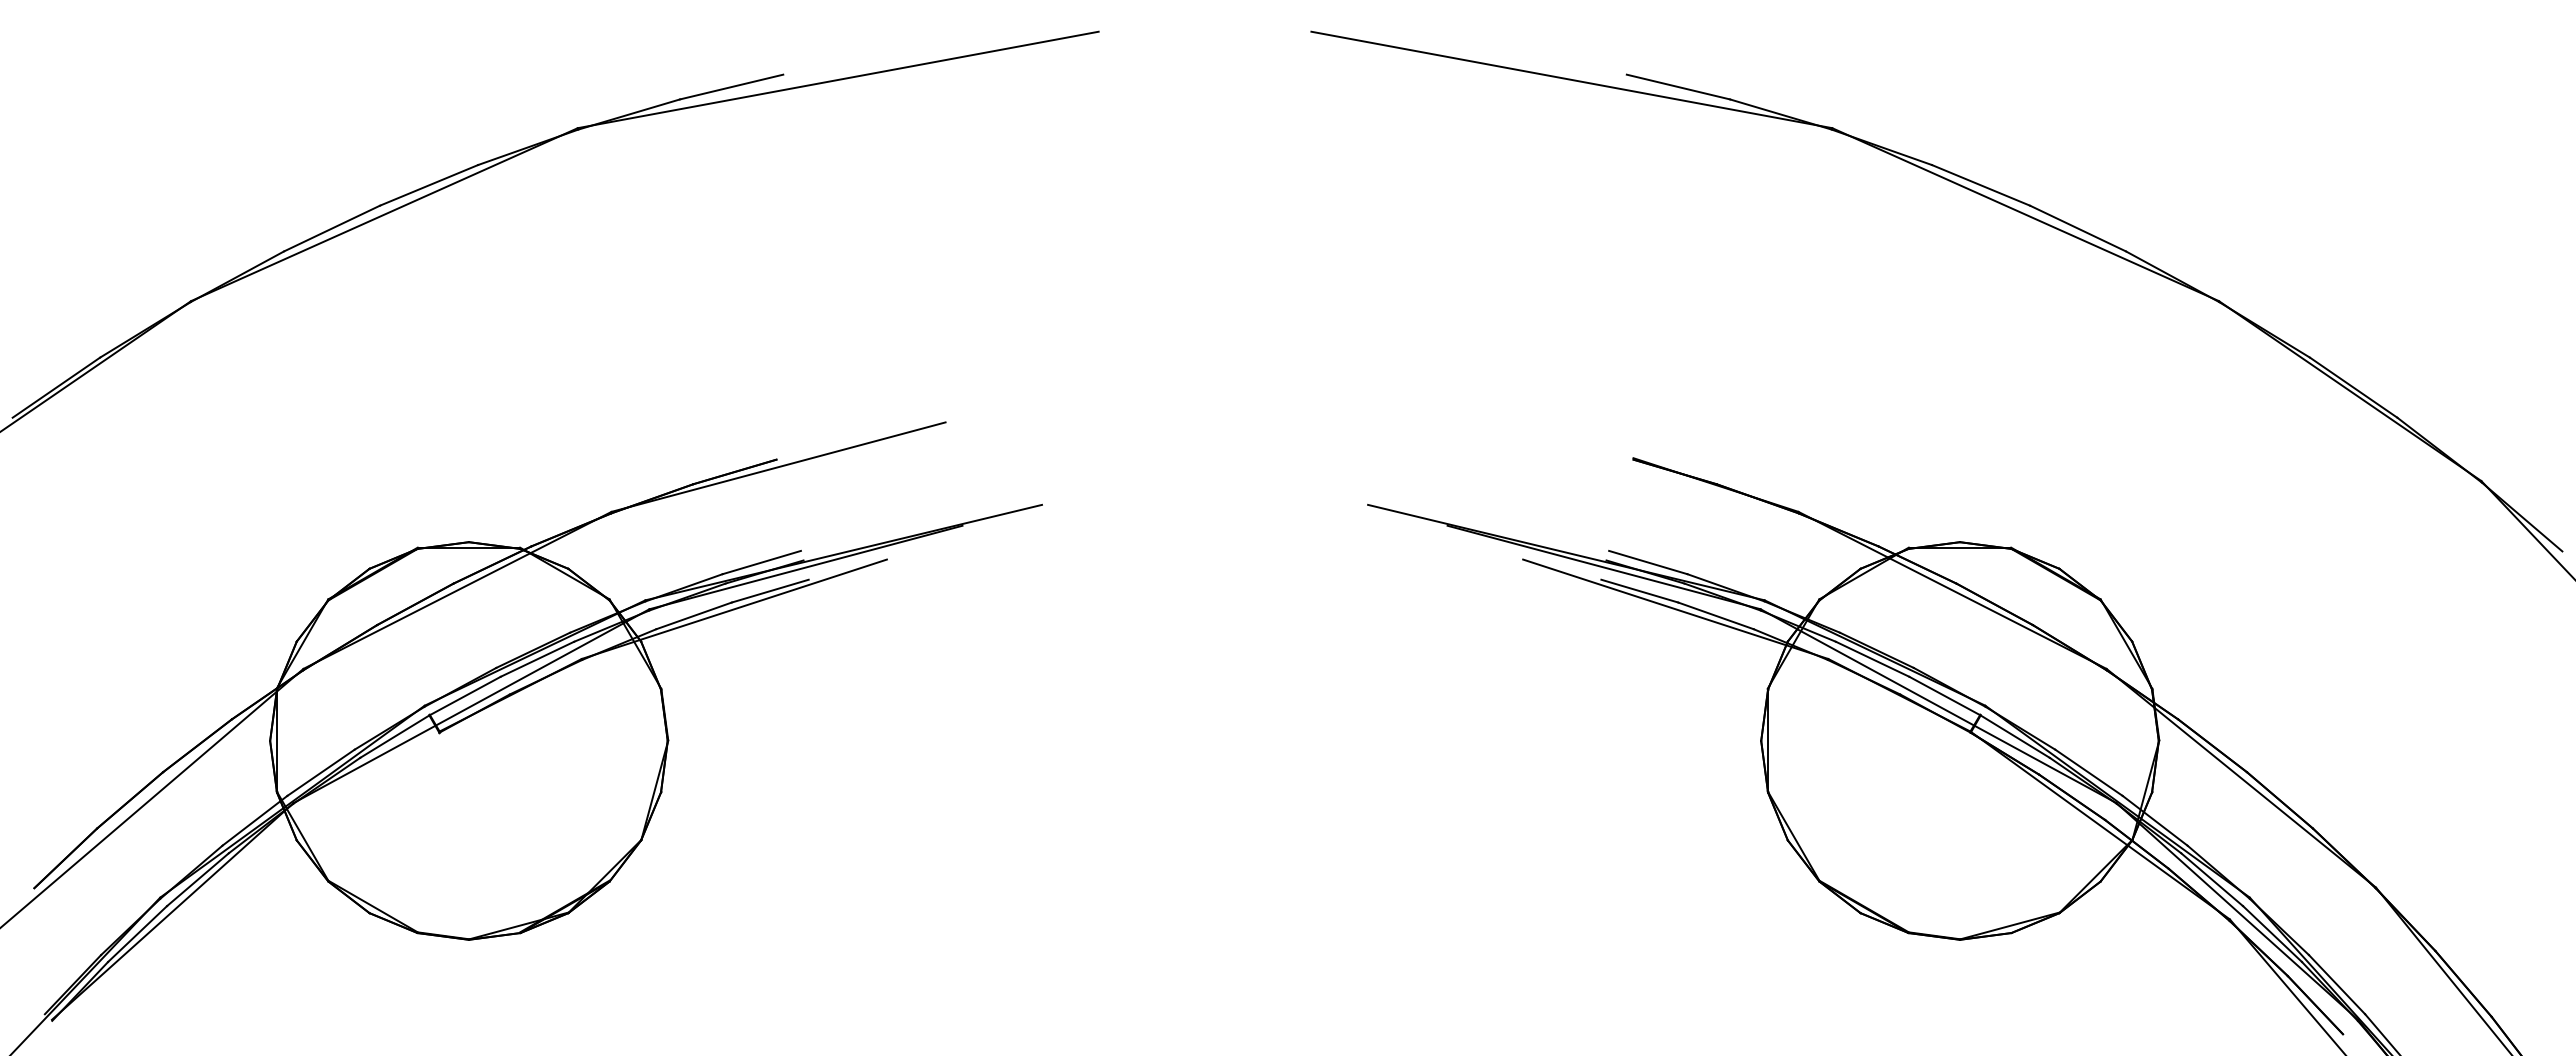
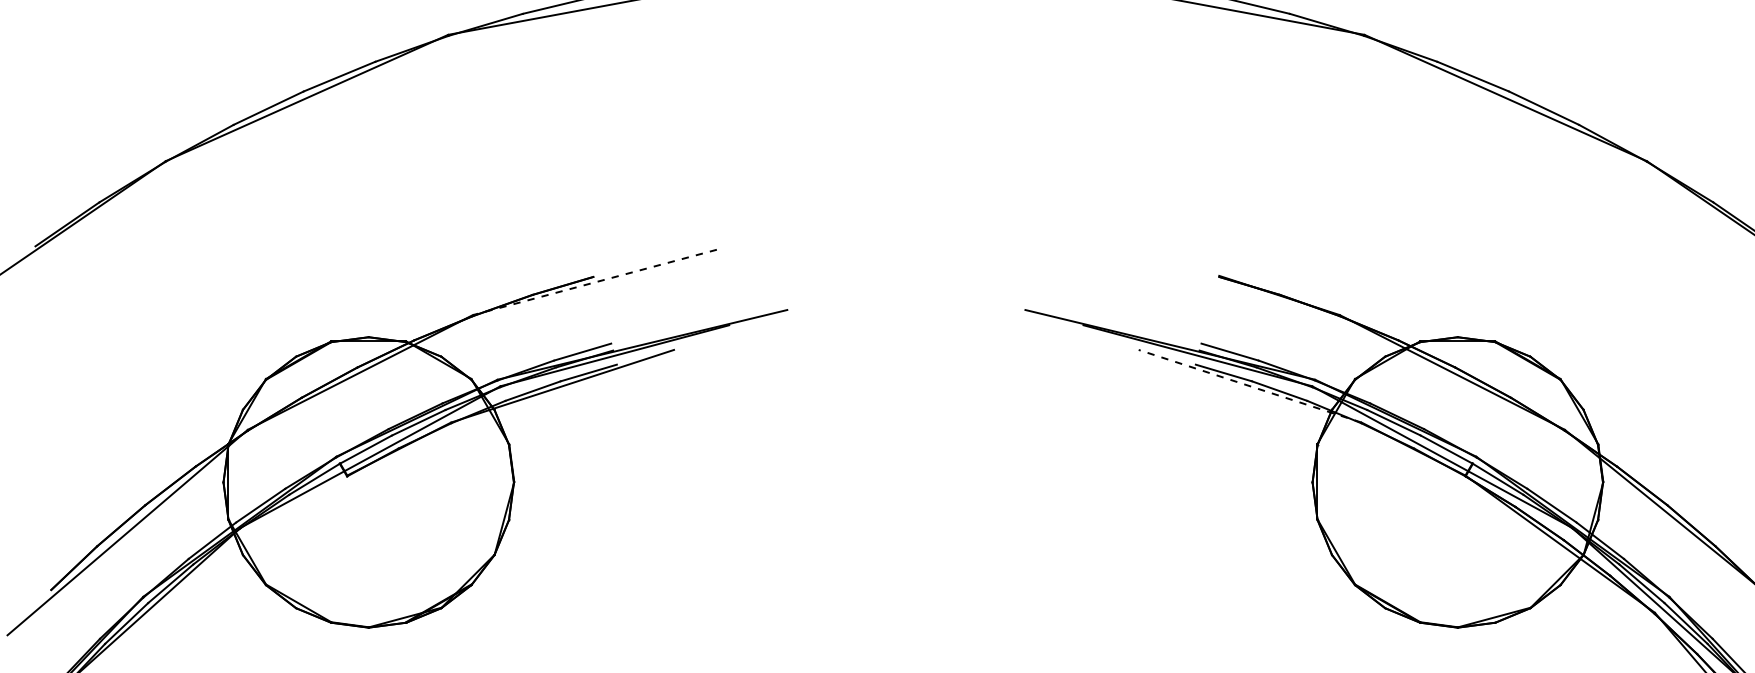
line: (778, 467) -> (594, 282), solid -> dashed
line: (1675, 609) -> (1249, 386), solid -> dashed

